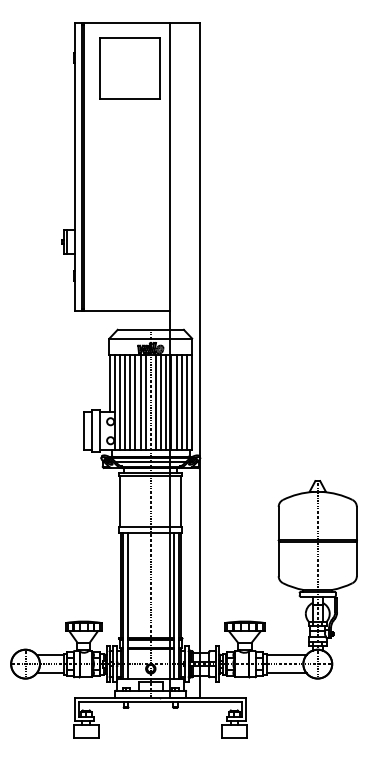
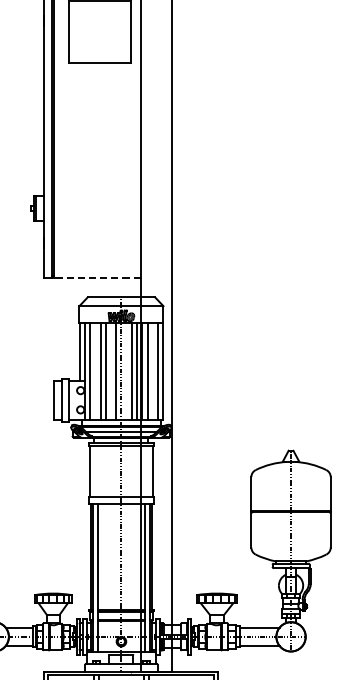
line: (127, 311) -> (97, 278), solid -> dashed
line: (125, 402) -> (95, 371), removed
line: (140, 402) -> (110, 371), removed
line: (155, 402) -> (126, 371), removed
line: (181, 402) -> (152, 371), removed

